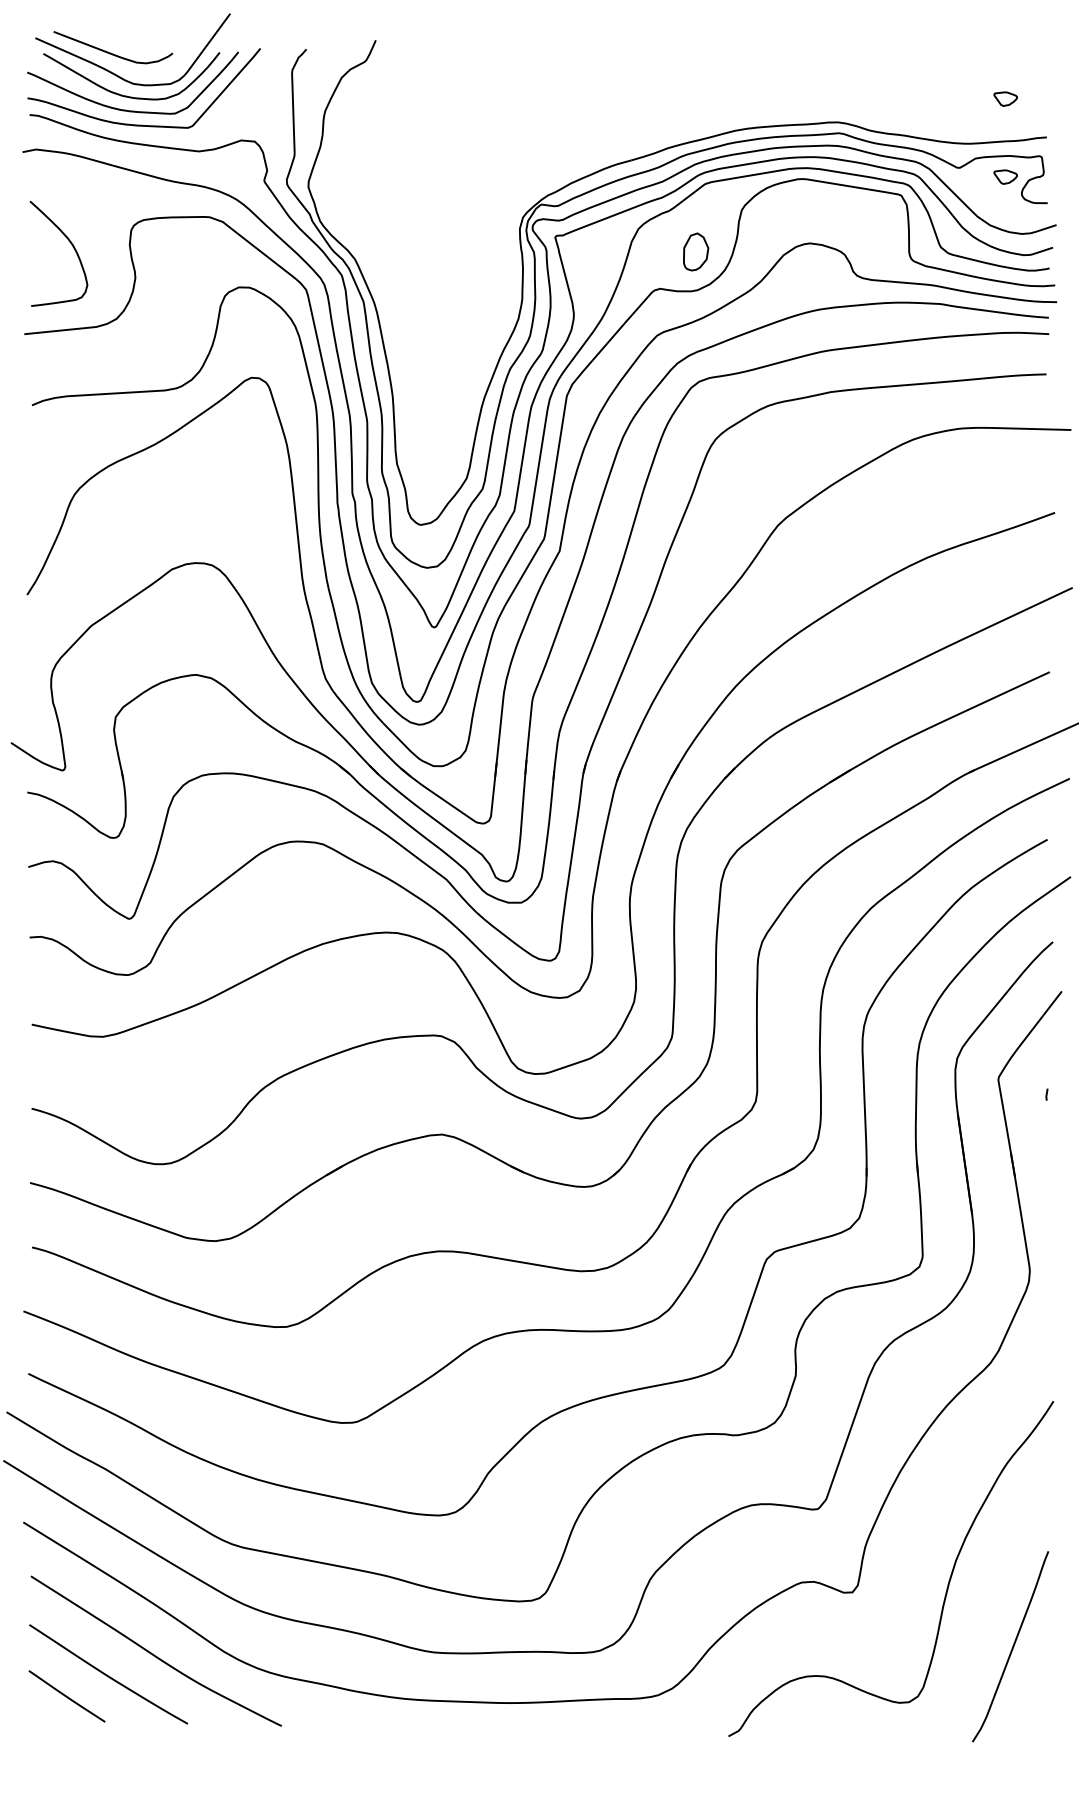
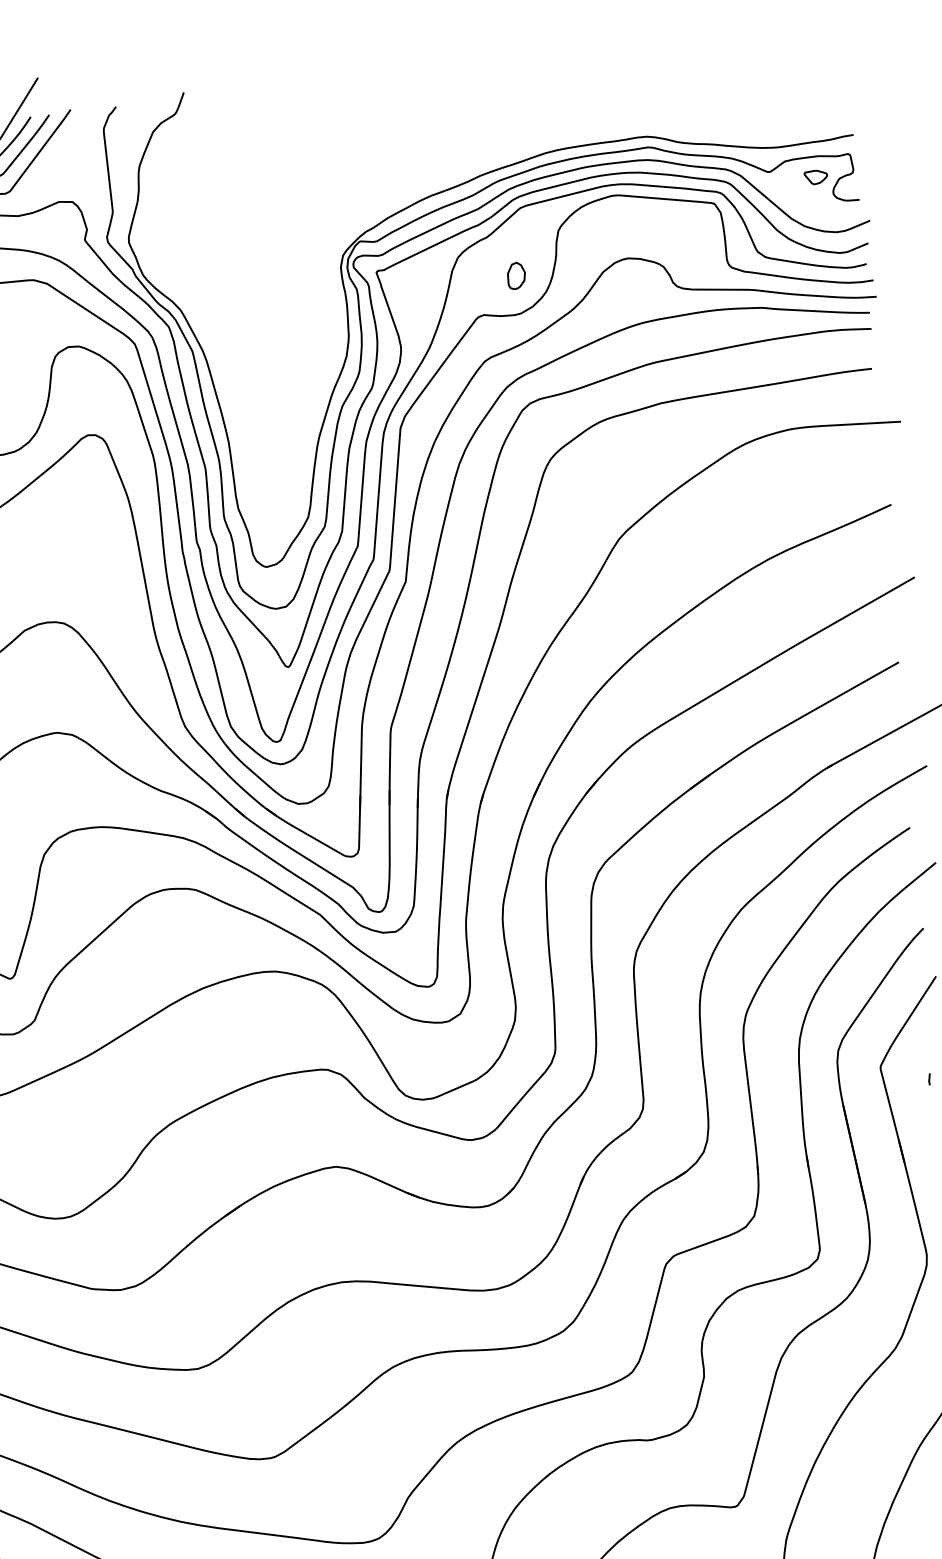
part: (1005, 98) -> (809, 99), removed
part: (695, 251) -> (515, 275), size x0.71

